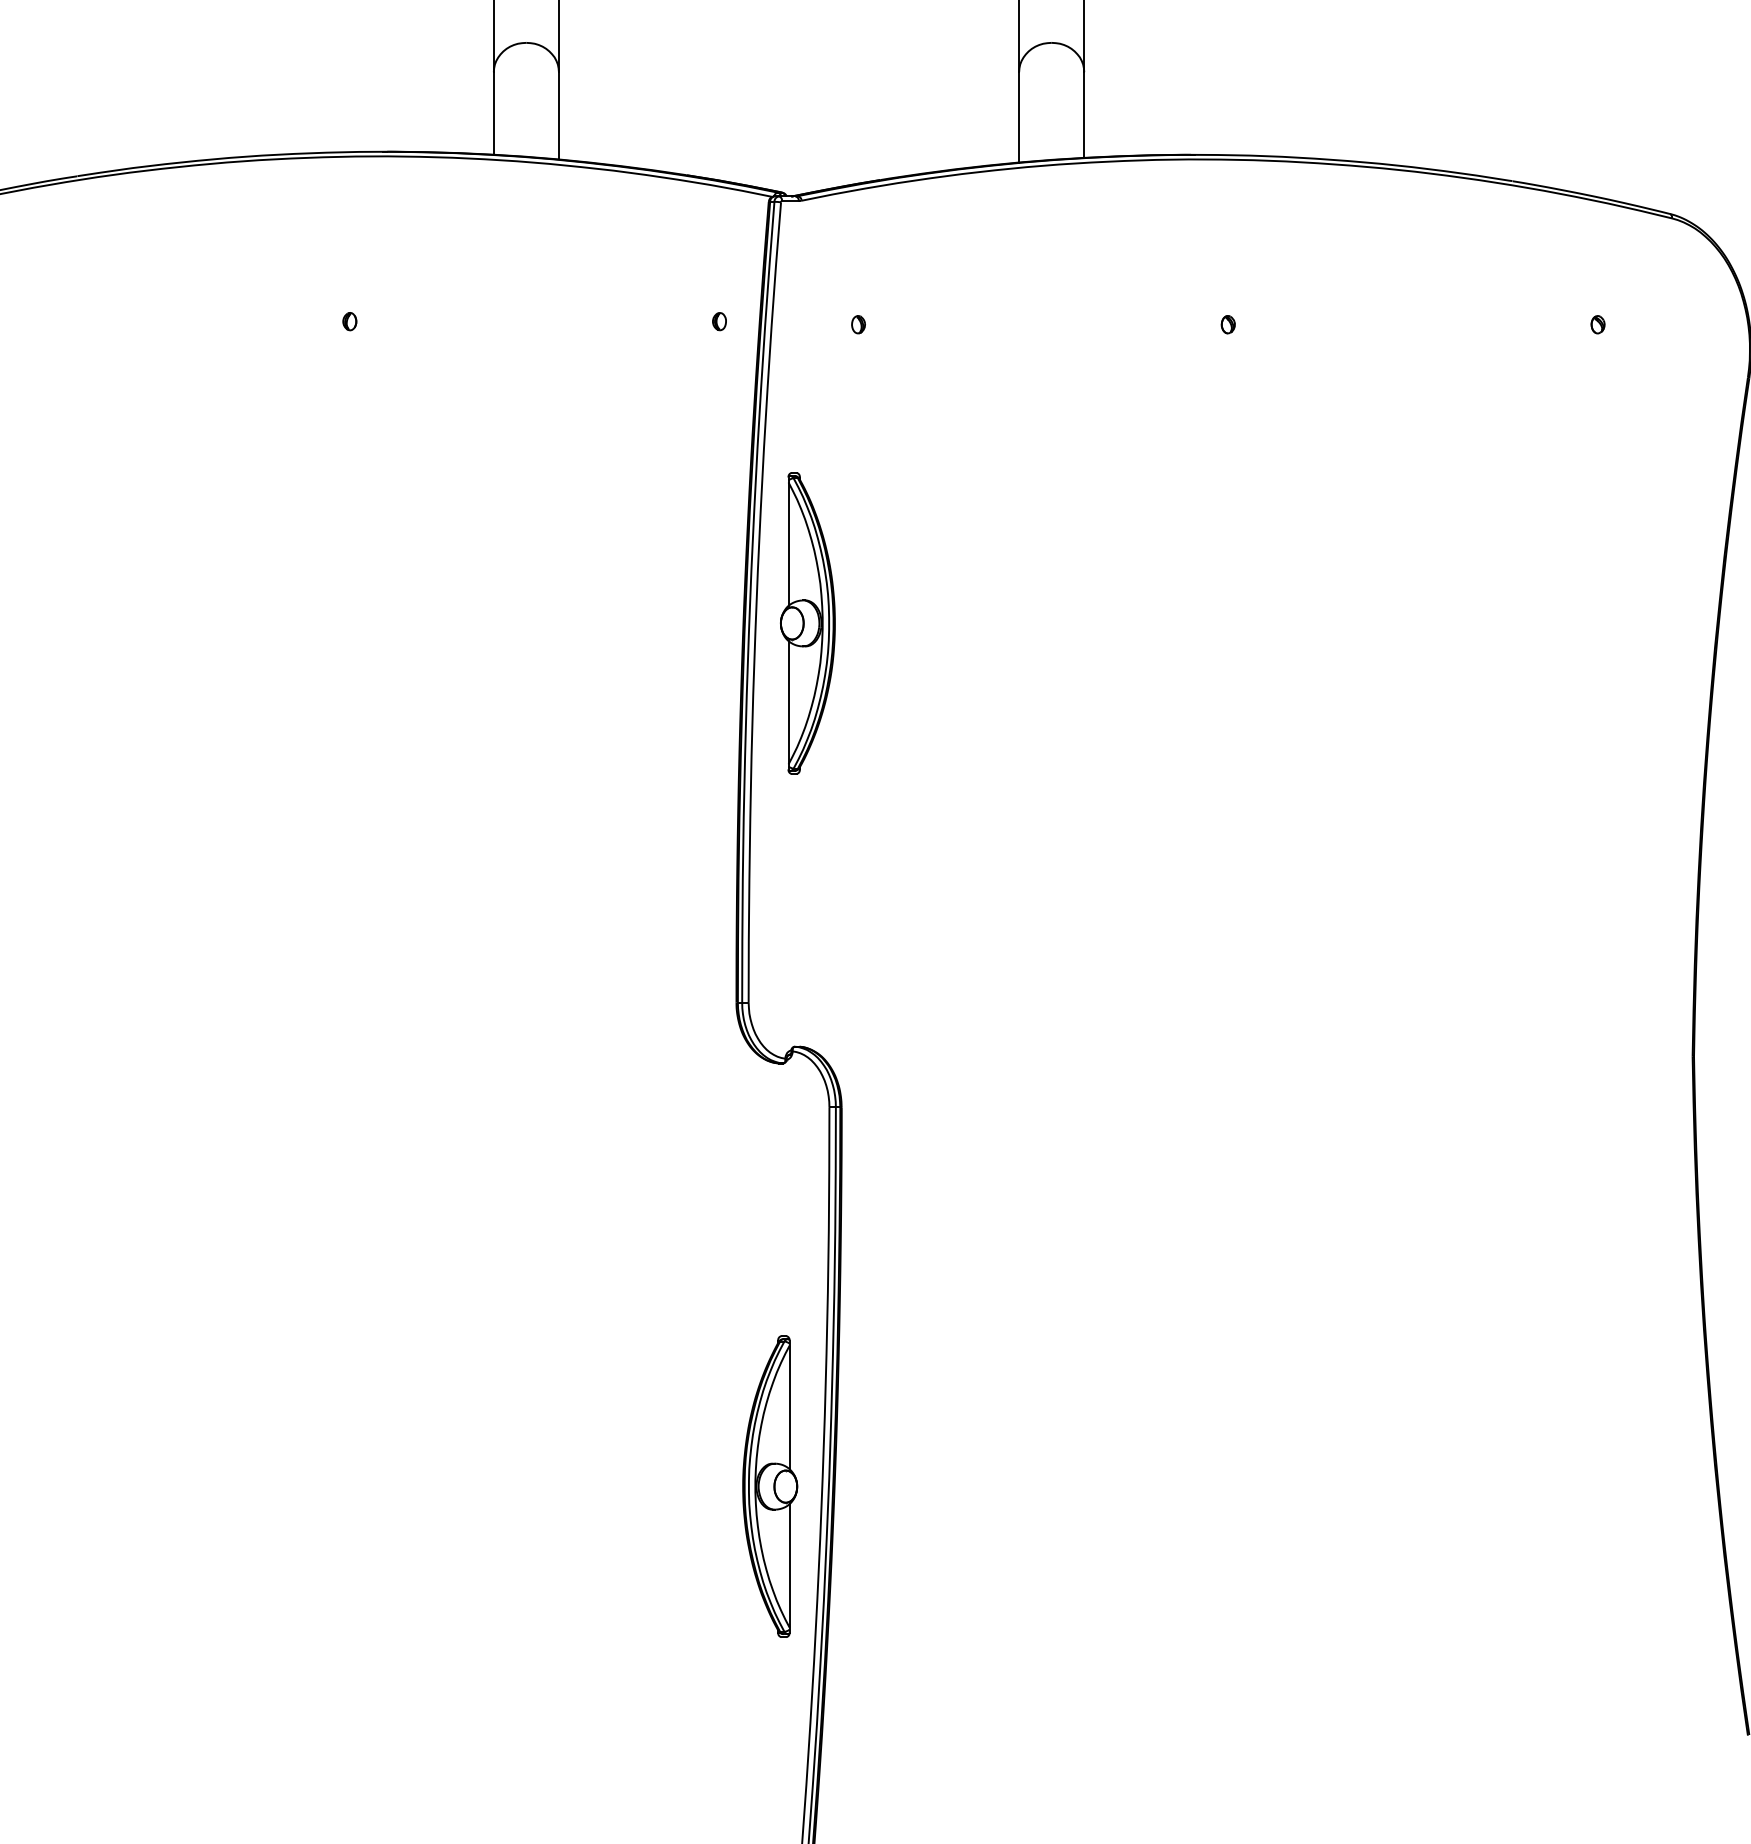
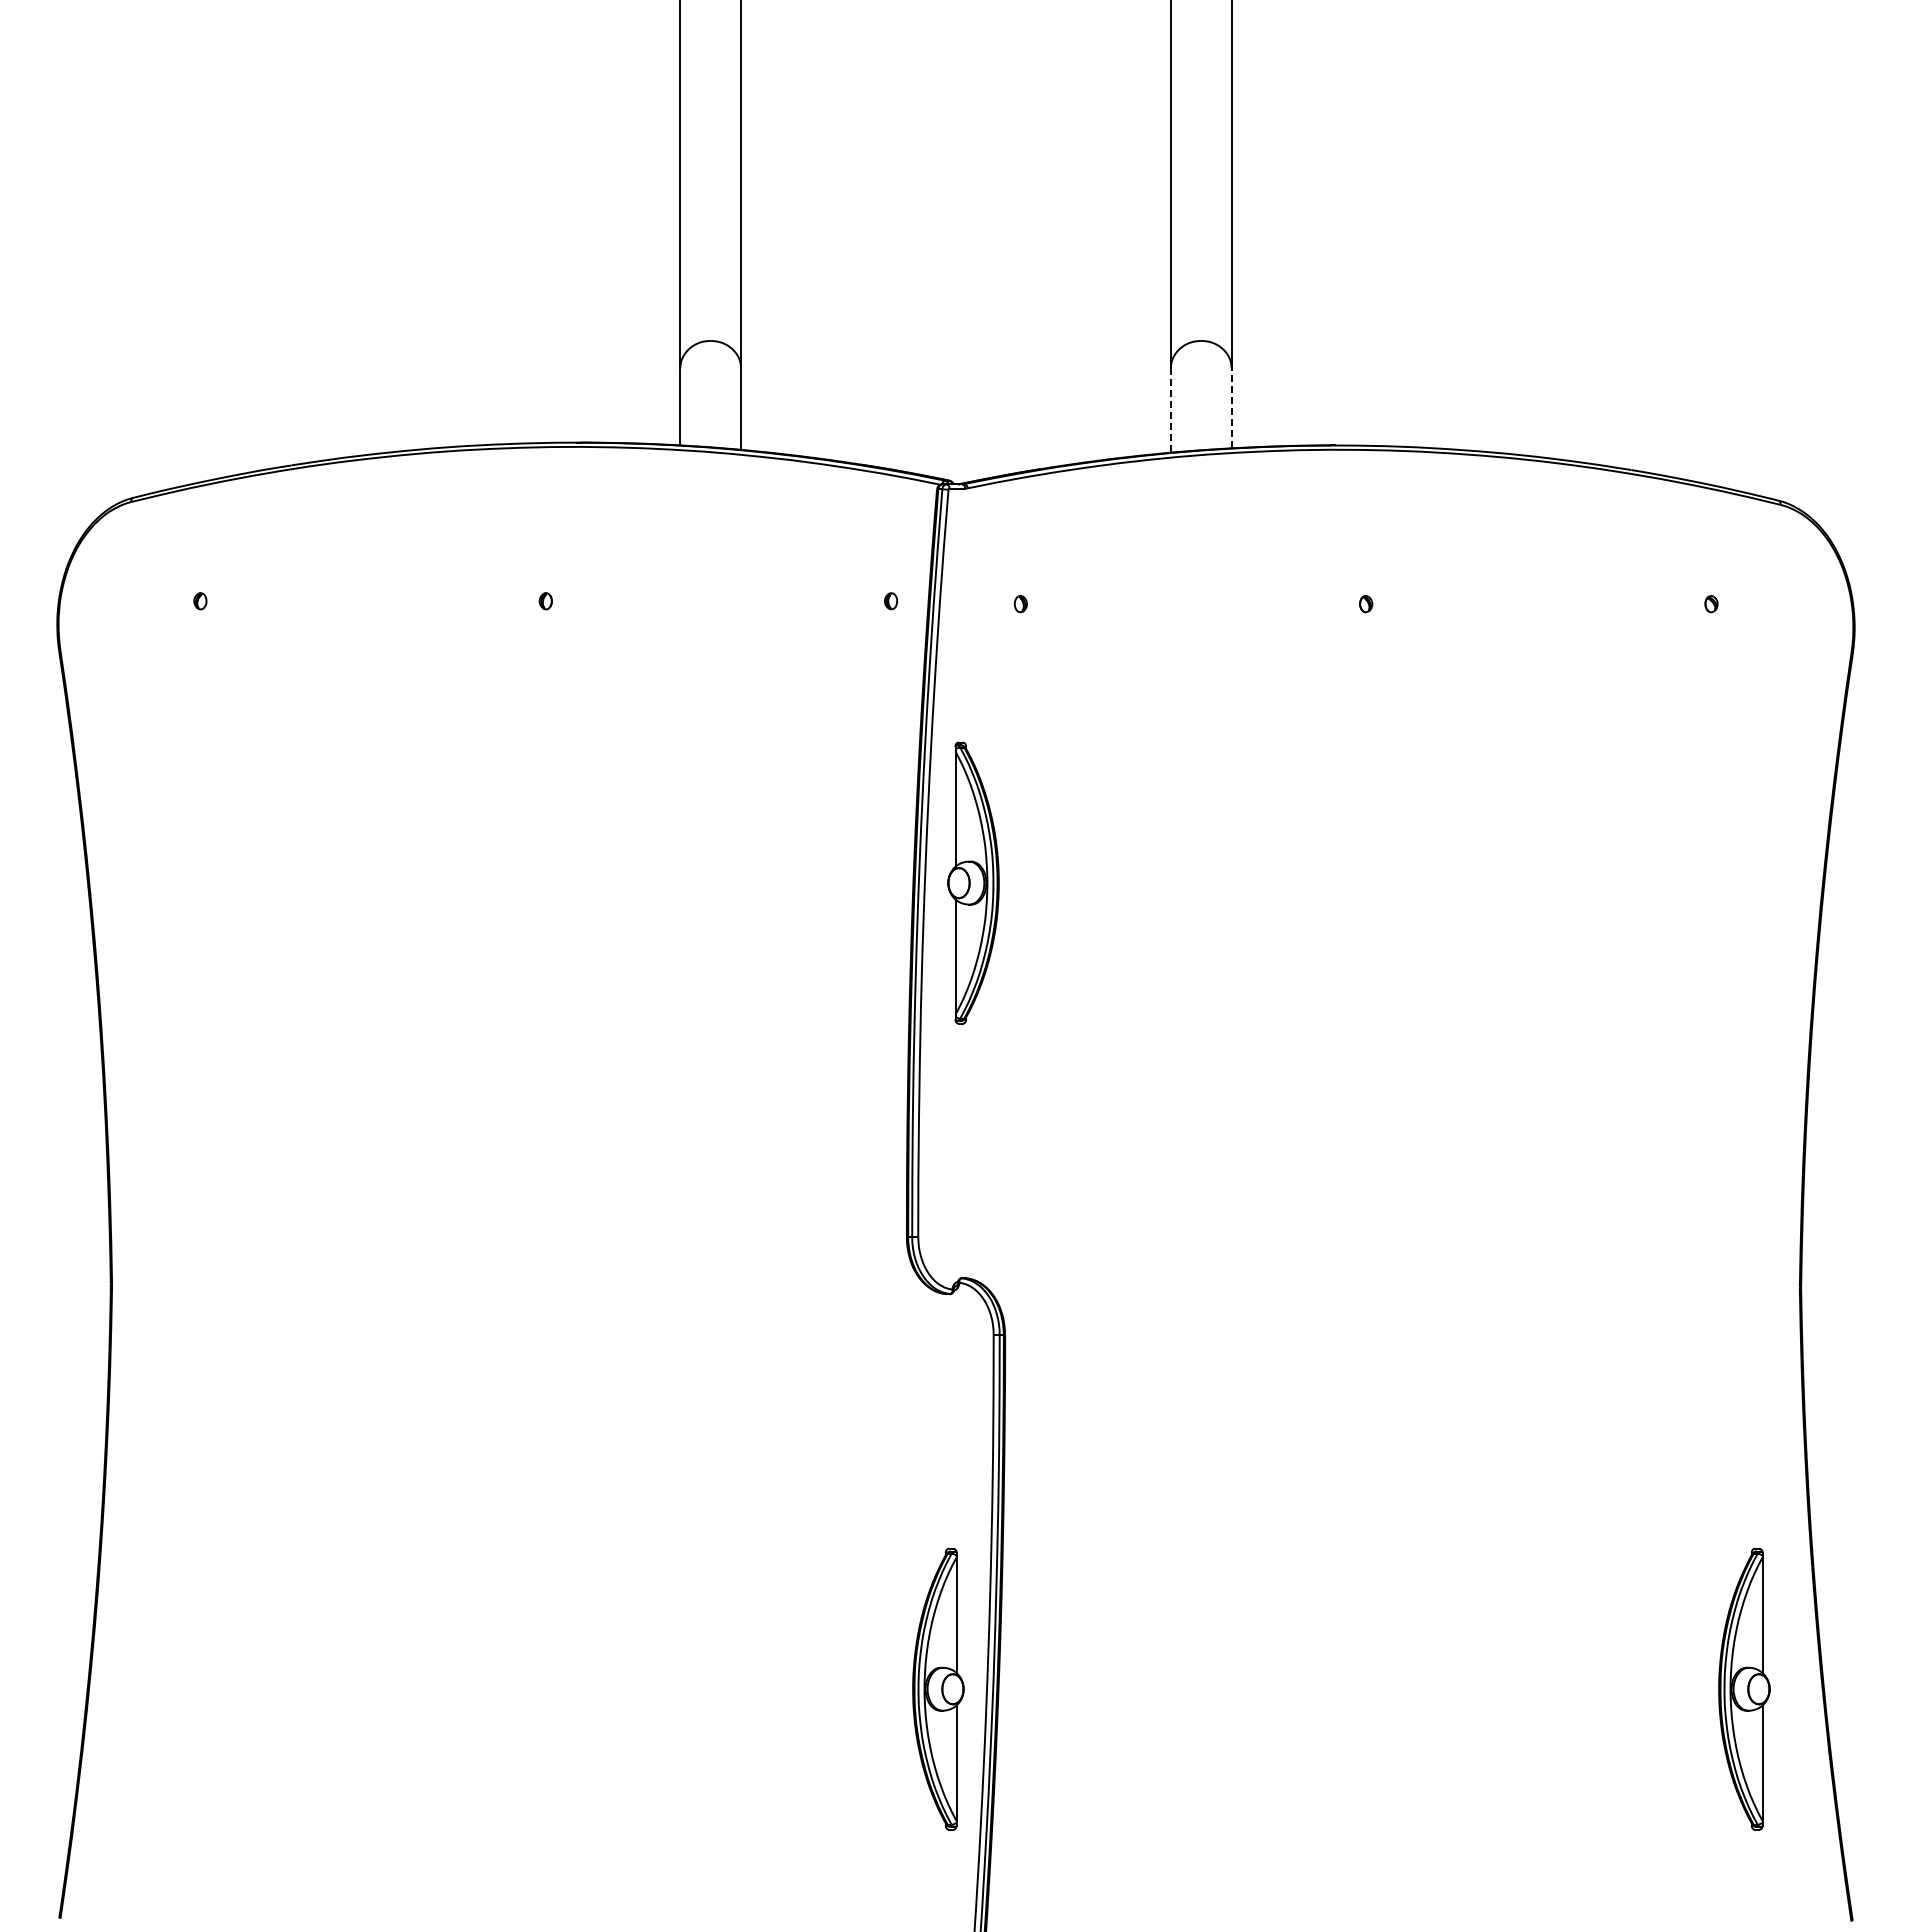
line: (1084, 114) -> (1231, 407), solid -> dashed
line: (1018, 117) -> (1170, 410), solid -> dashed
part: (1633, 1485) -> (1744, 1688), added

